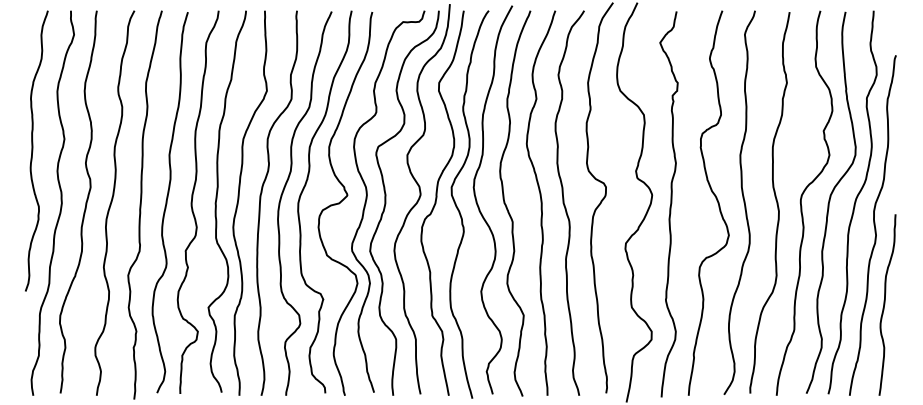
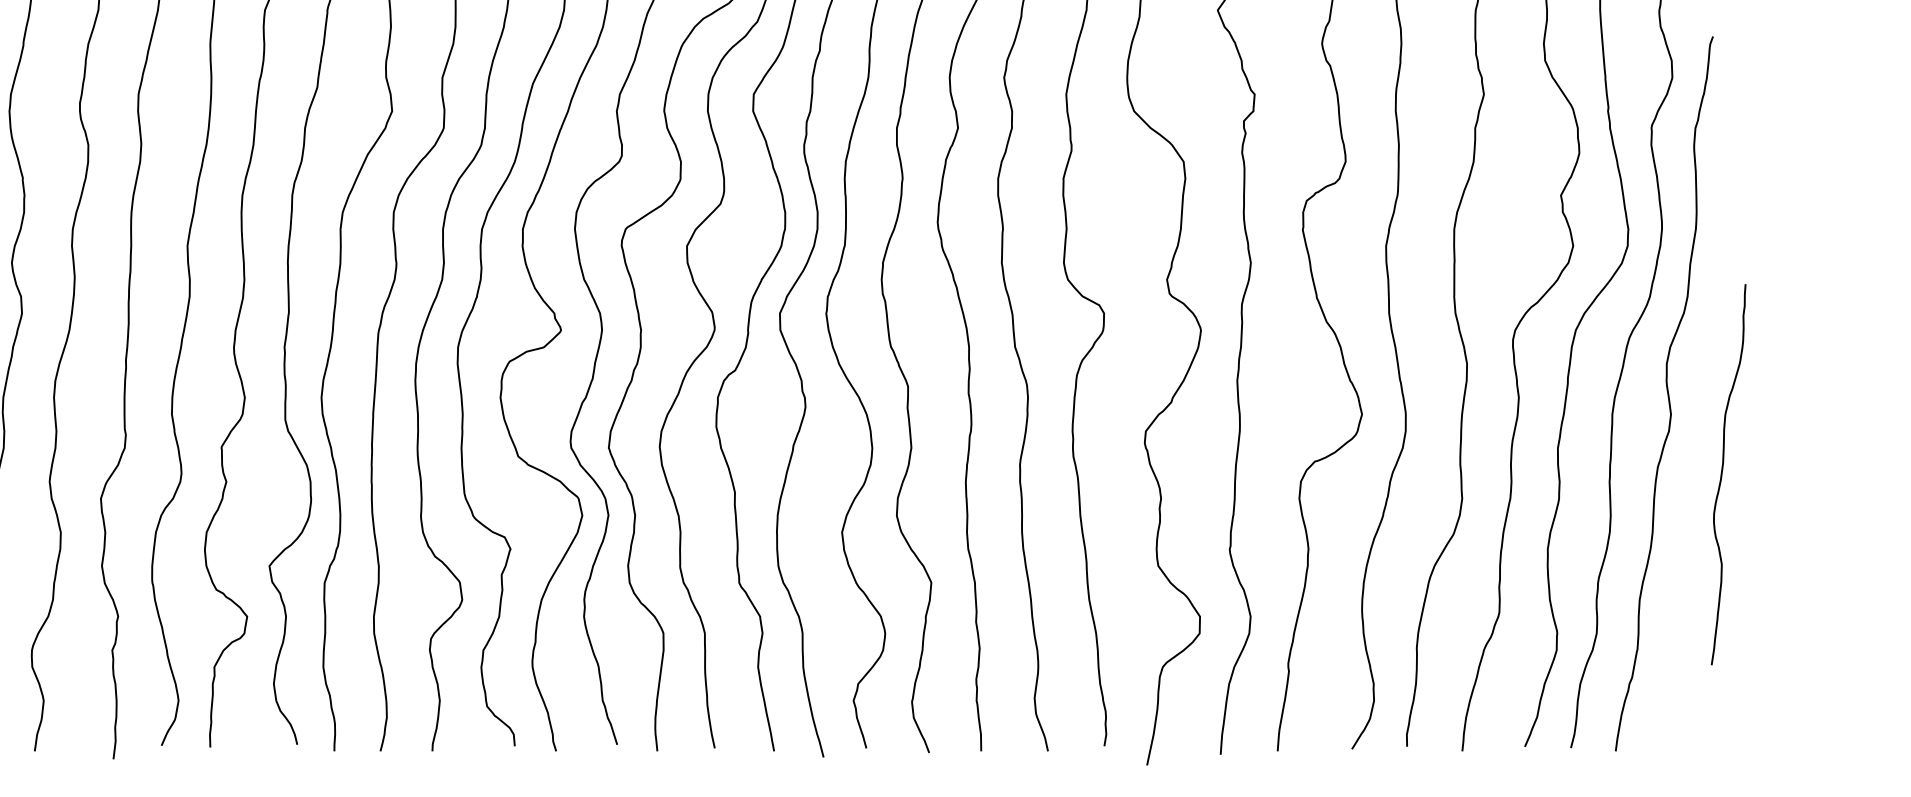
curve: (885, 304) -> (1724, 473), moved

